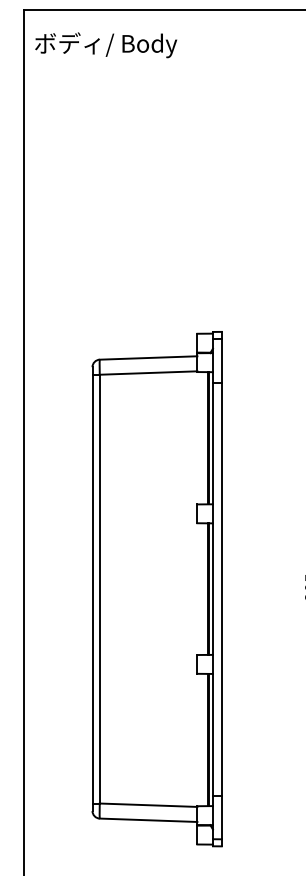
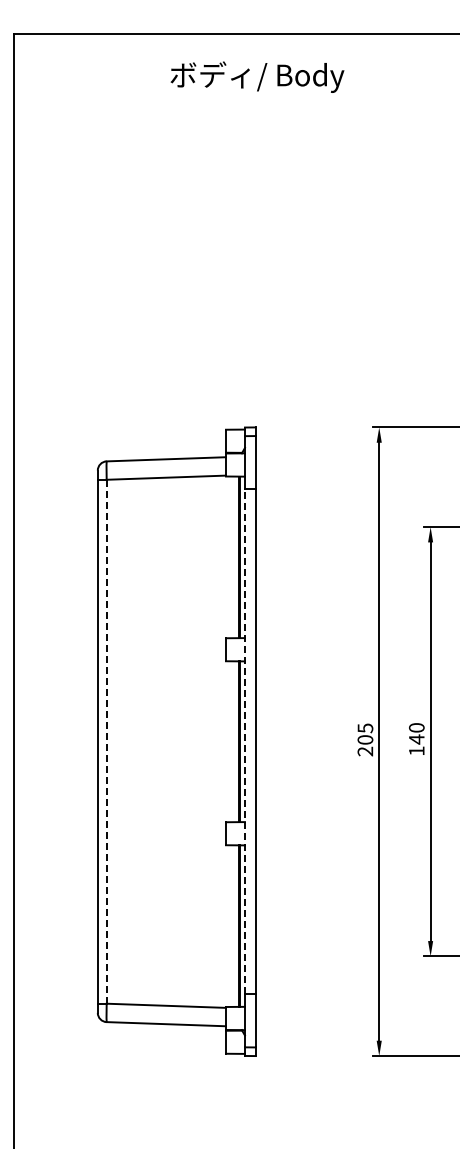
text: (106, 44) -> (257, 76), moved
line: (99, 588) -> (106, 741), solid -> dashed
line: (213, 588) -> (245, 741), solid -> dashed

